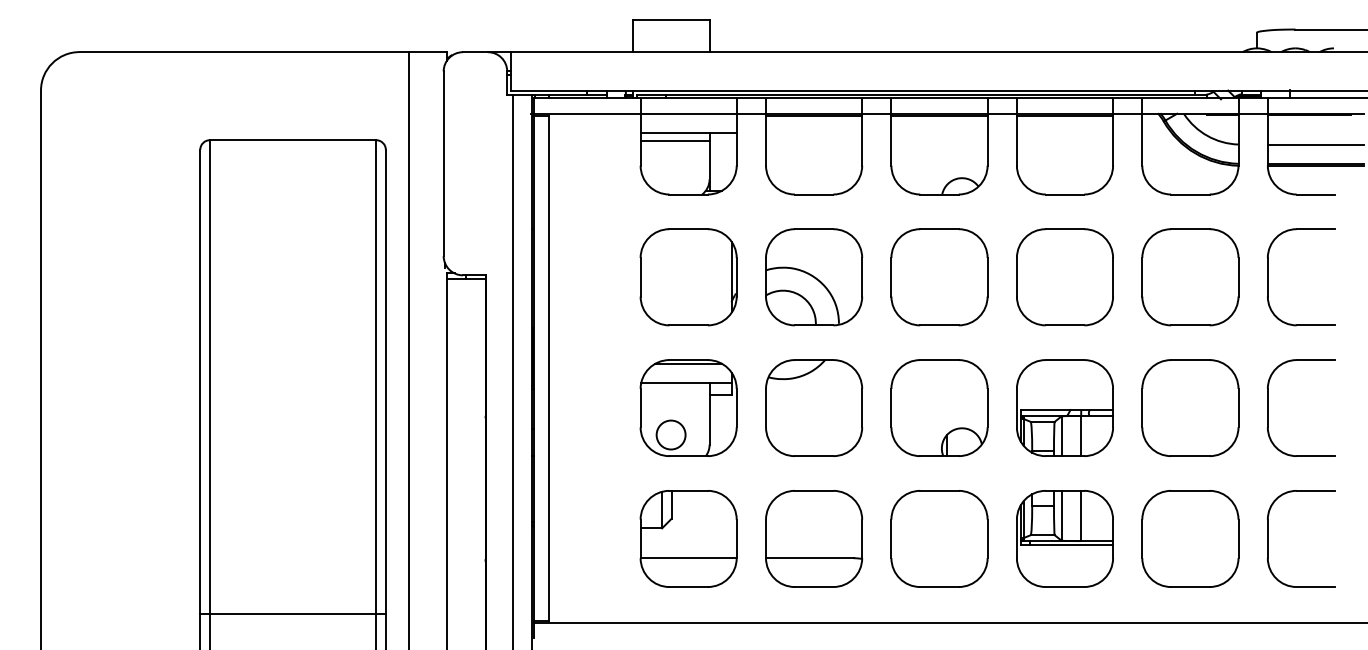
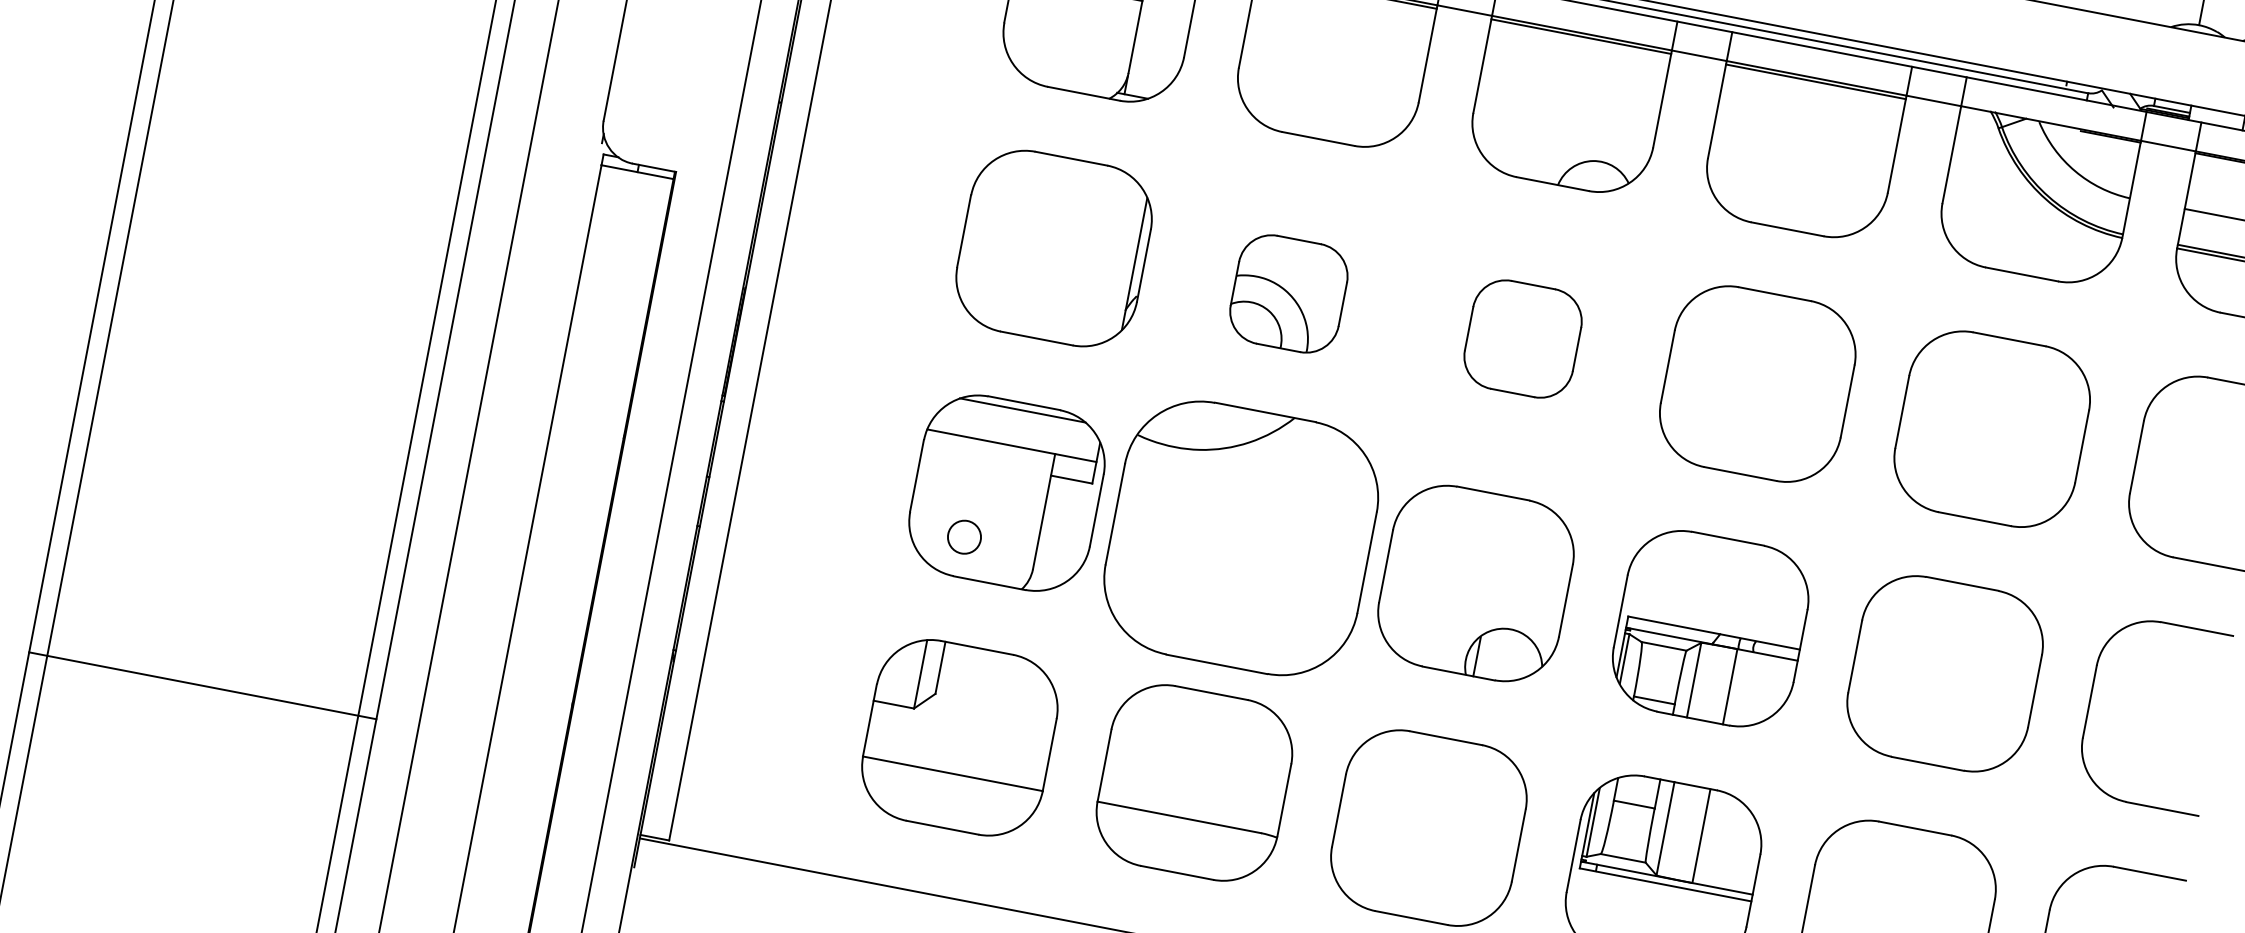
part: (814, 277) -> (1289, 294), size x0.6
part: (939, 277) -> (1523, 339), size x0.6
part: (814, 407) -> (1242, 537), size x1.4
circle: (670, 434) -> (963, 536), size x0.6
line: (292, 614) -> (201, 685), moved

